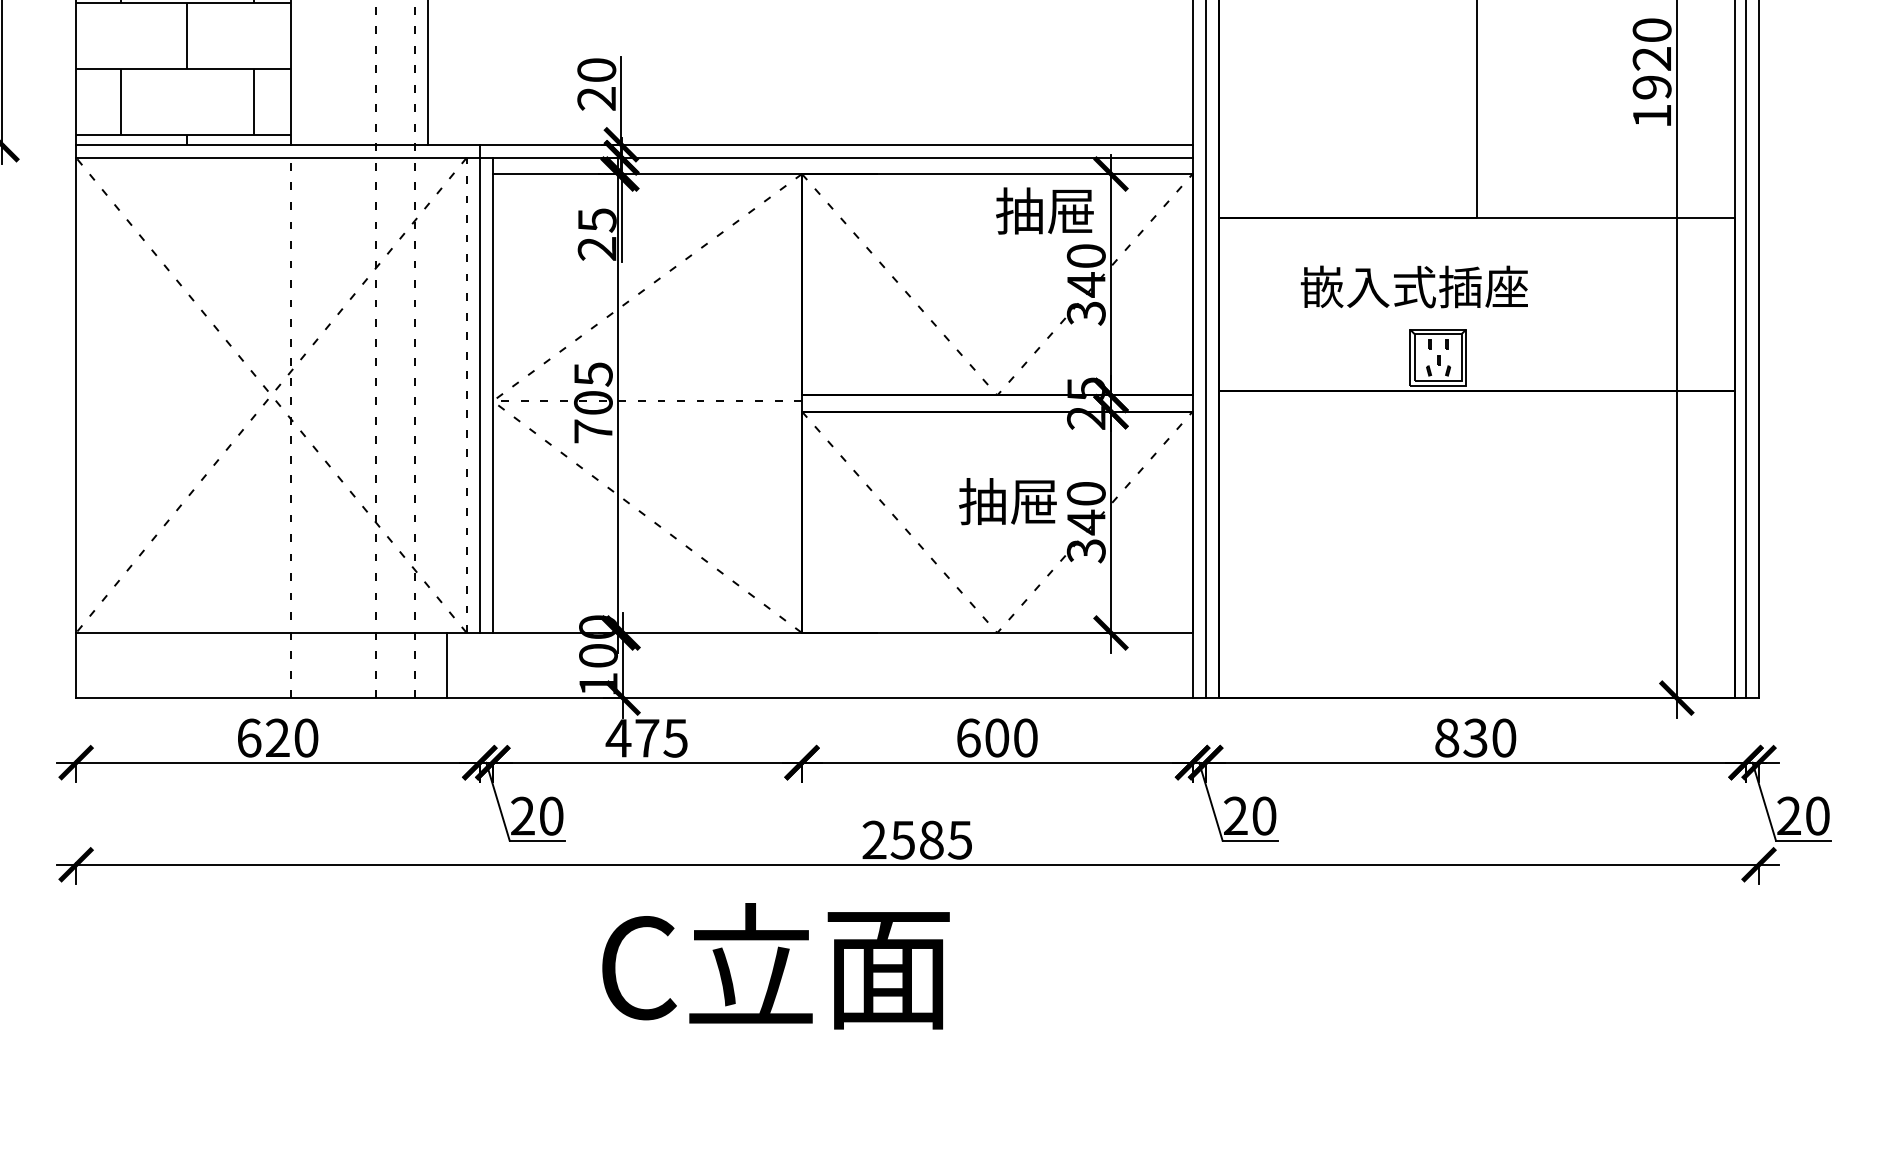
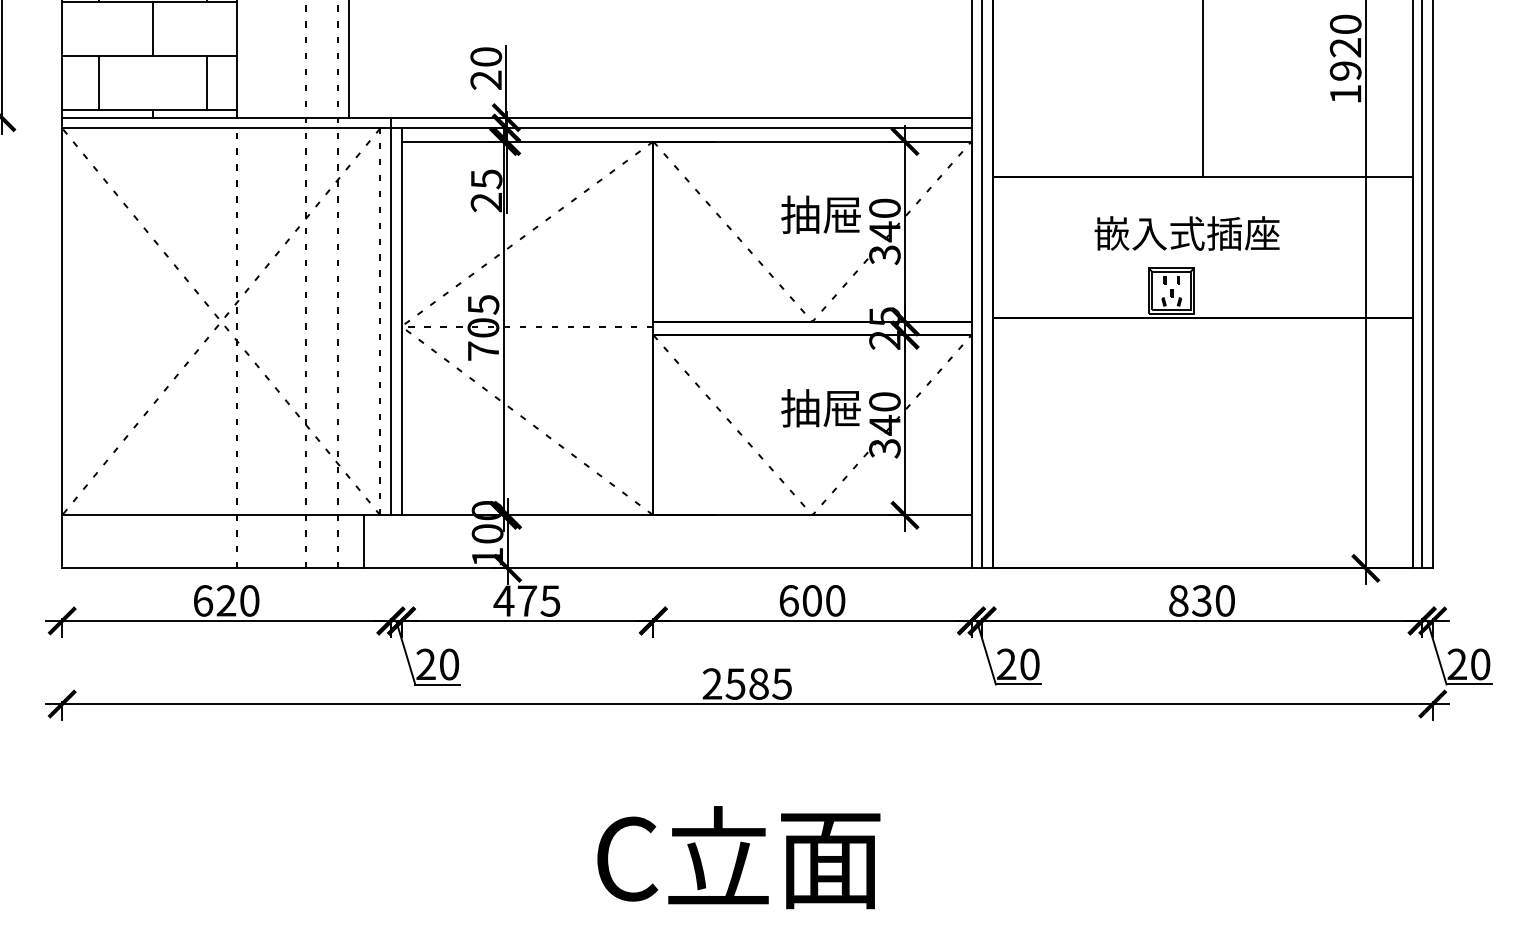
text: (1044, 210) -> (820, 214), moved
text: (1413, 286) -> (1186, 233), moved
text: (775, 966) -> (738, 857), moved

